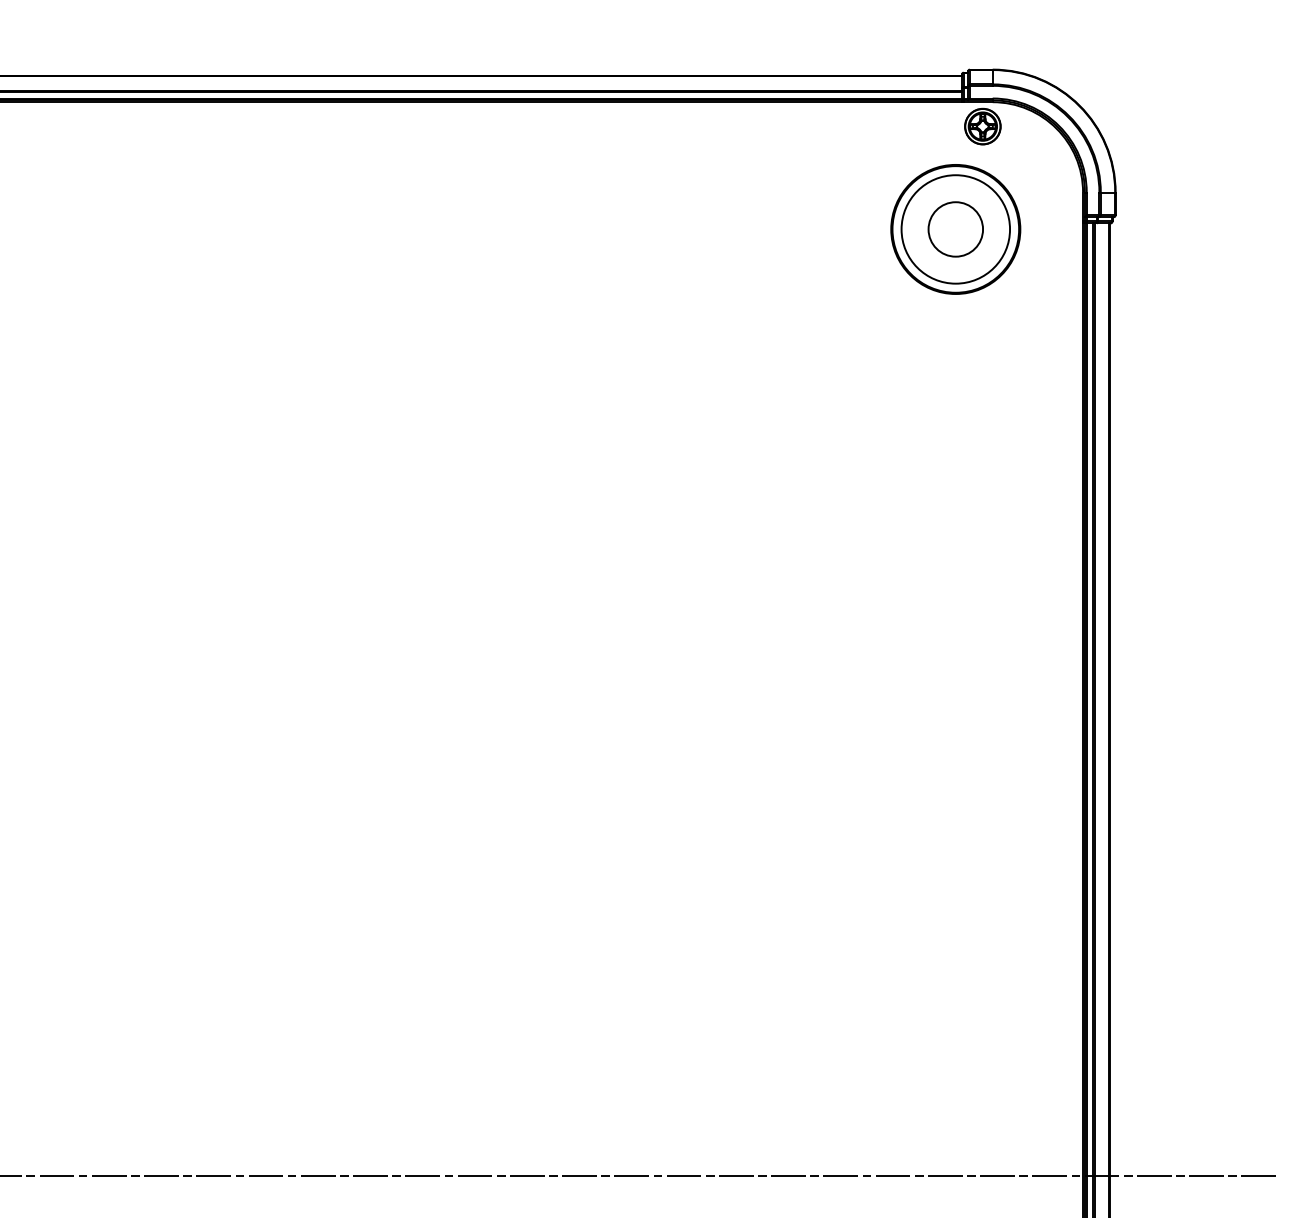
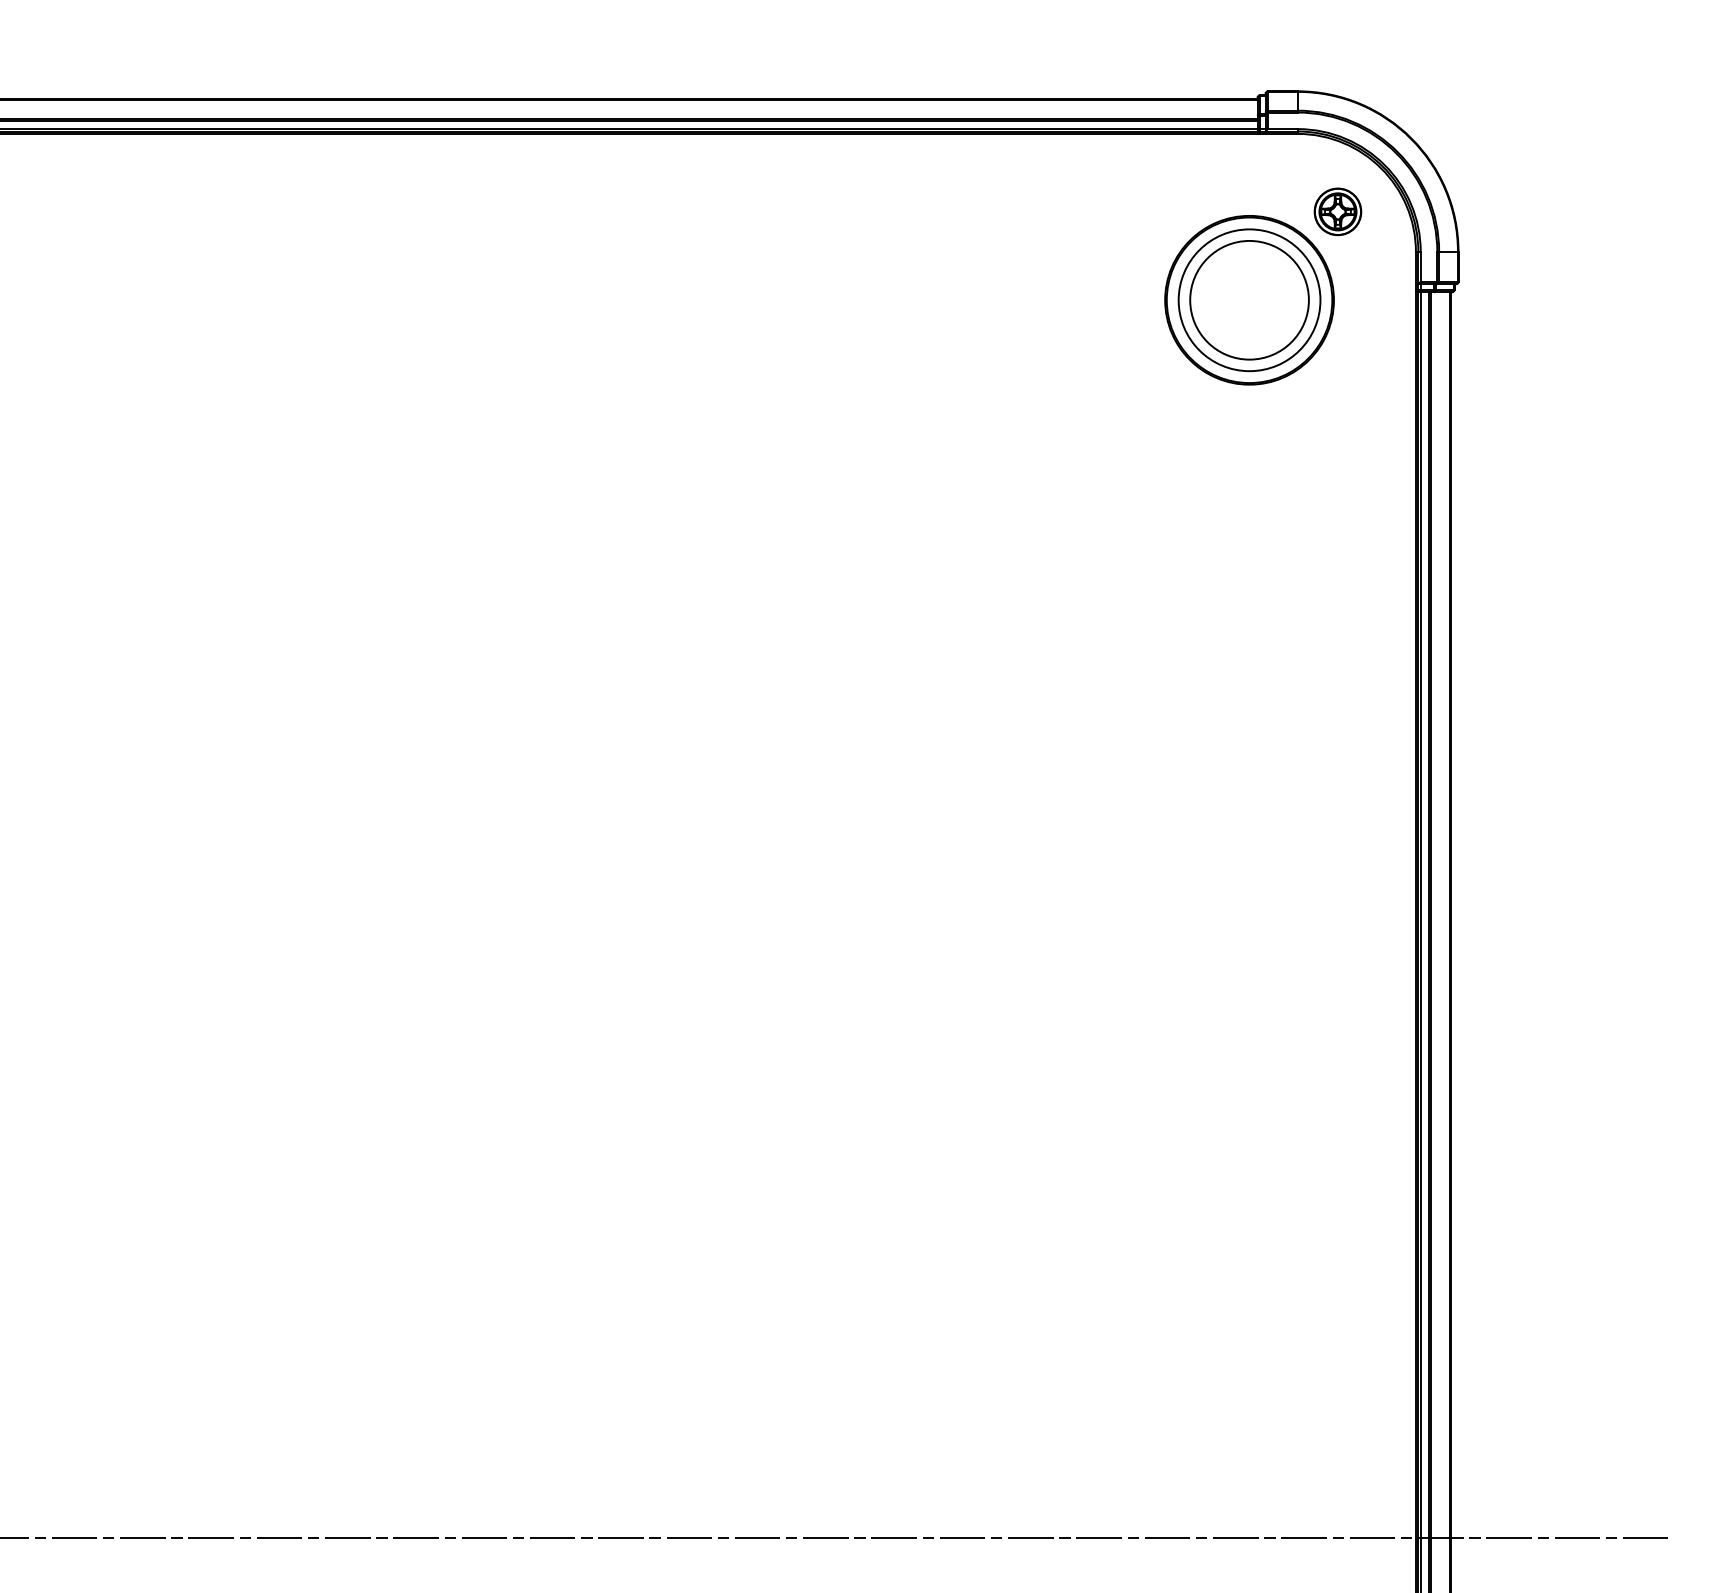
part: (982, 126) -> (1337, 211), moved
circle: (955, 228) -> (1249, 299), size x1.67

